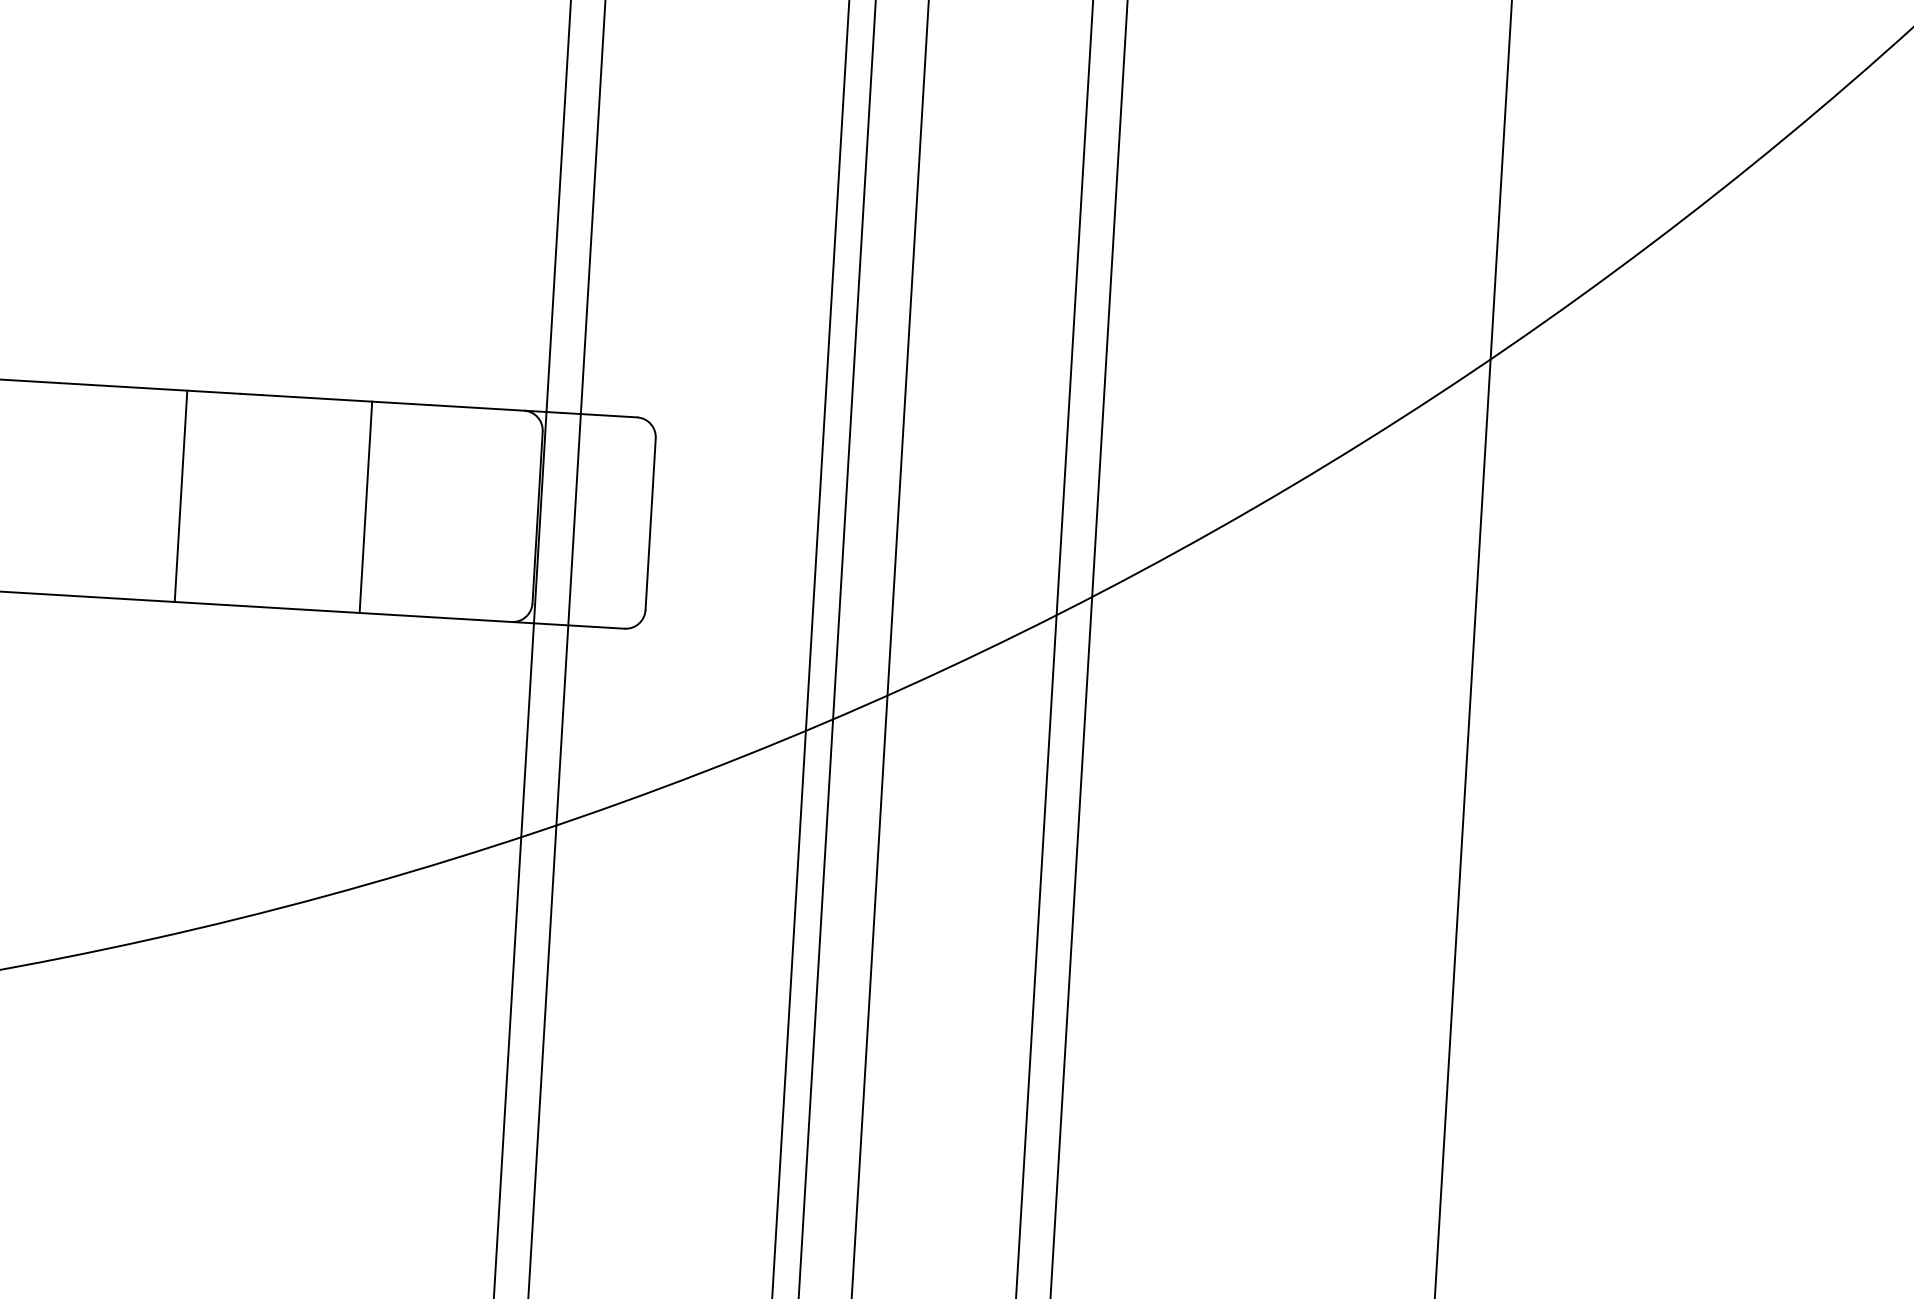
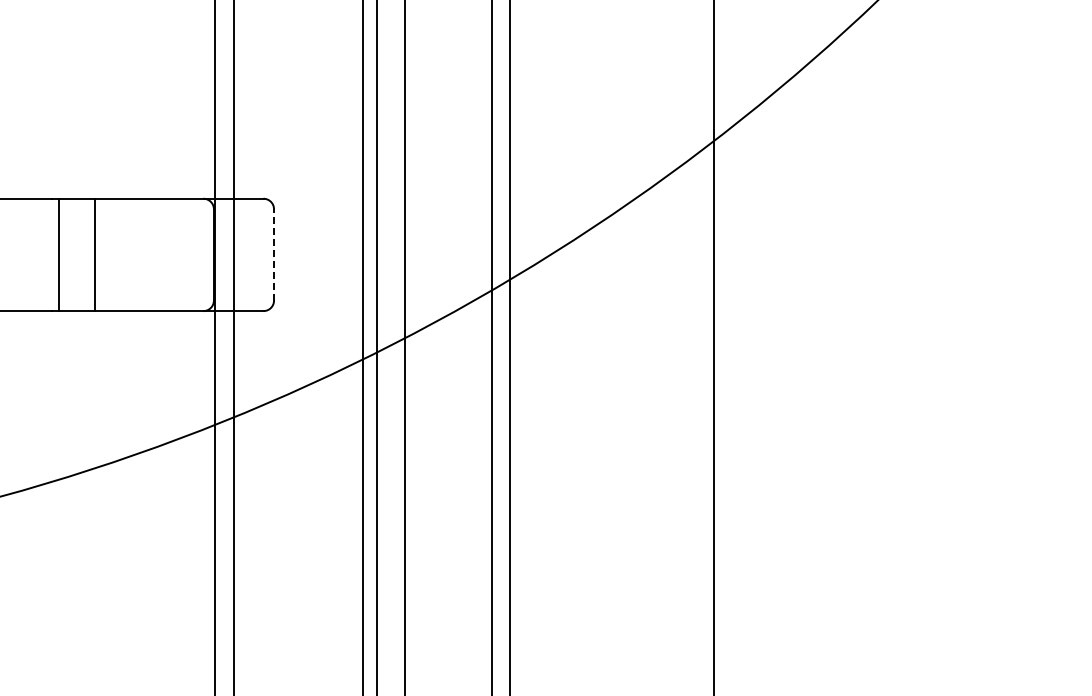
line: (181, 495) -> (59, 254), moved
line: (365, 506) -> (94, 254), moved
line: (651, 523) -> (274, 254), solid -> dashed

